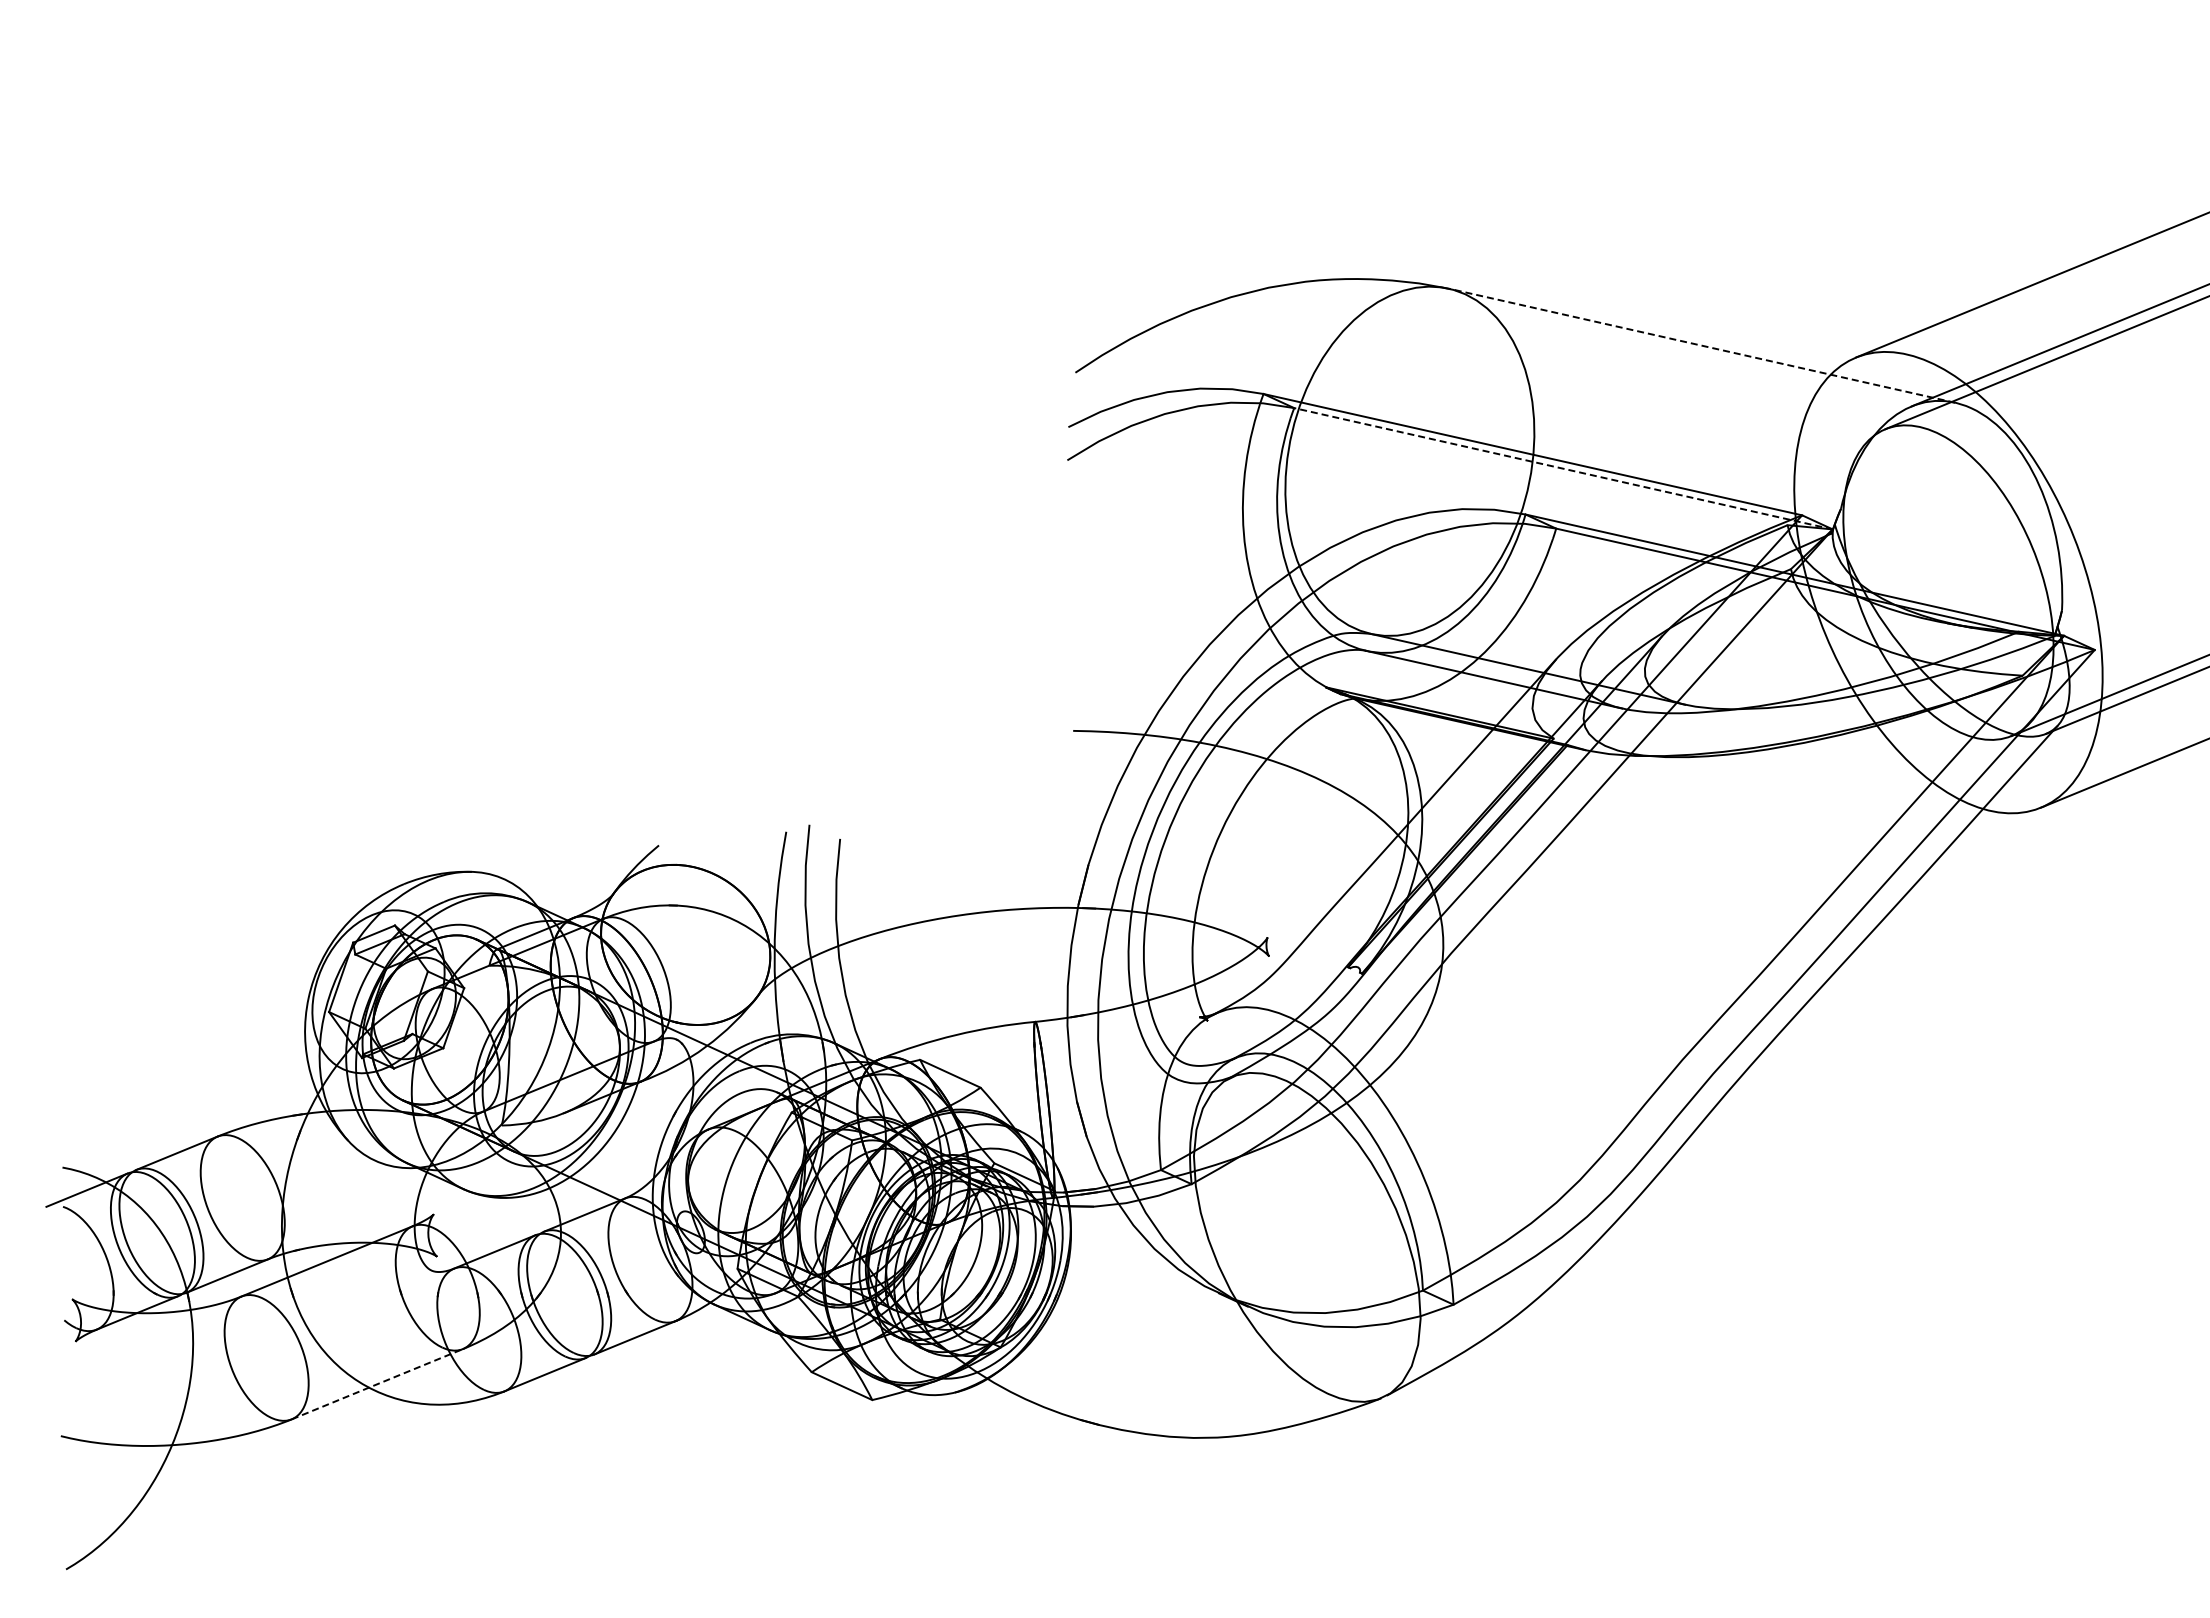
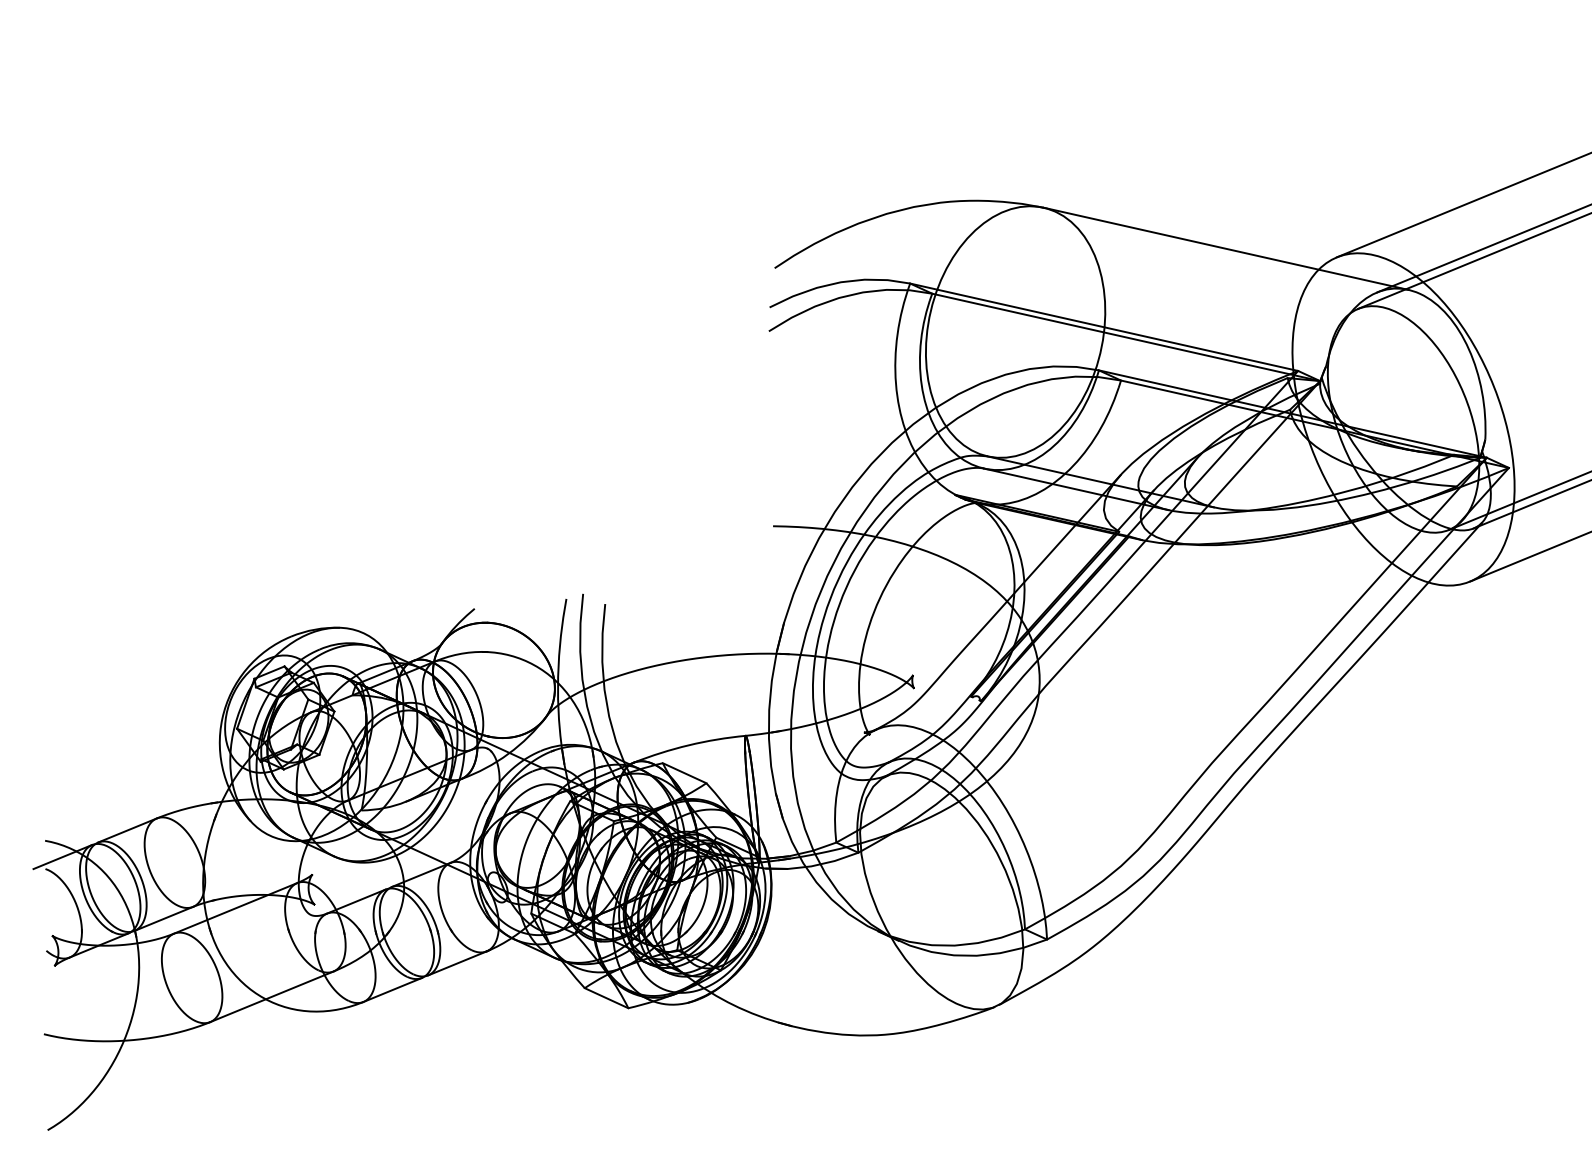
line: (1701, 345) -> (1225, 248), dashed -> solid
line: (1563, 468) -> (1126, 337), dashed -> solid
line: (377, 1384) -> (271, 997), dashed -> solid

